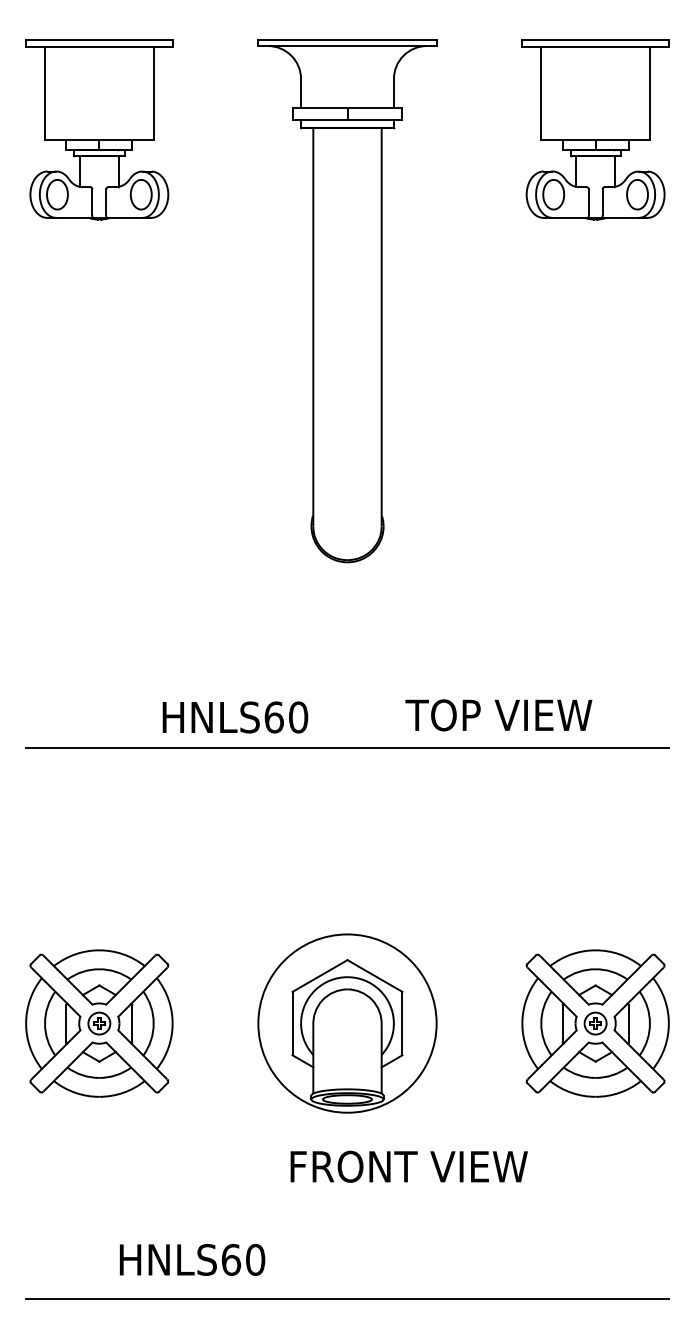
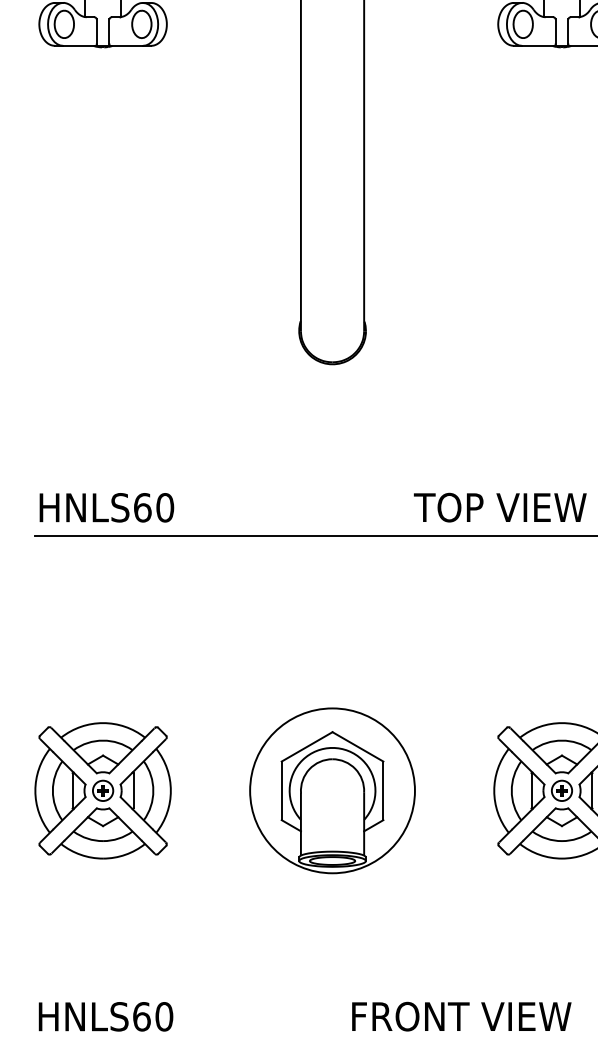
text: (498, 715) -> (499, 507), moved
text: (235, 717) -> (106, 507), moved
text: (408, 1166) -> (461, 1016), moved
text: (192, 1259) -> (106, 1016), moved

